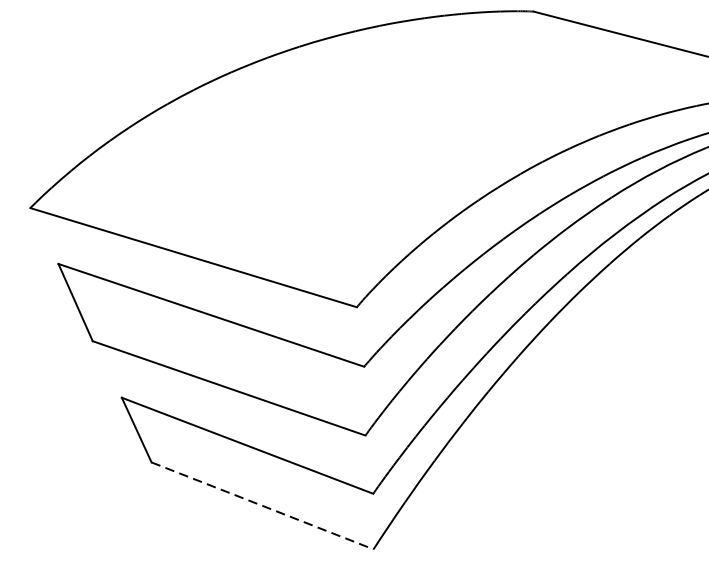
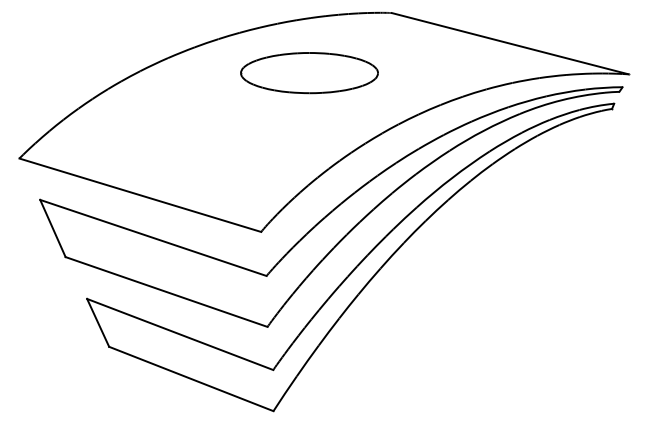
part: (422, 93) -> (309, 73), added
line: (262, 506) -> (191, 379), dashed -> solid

